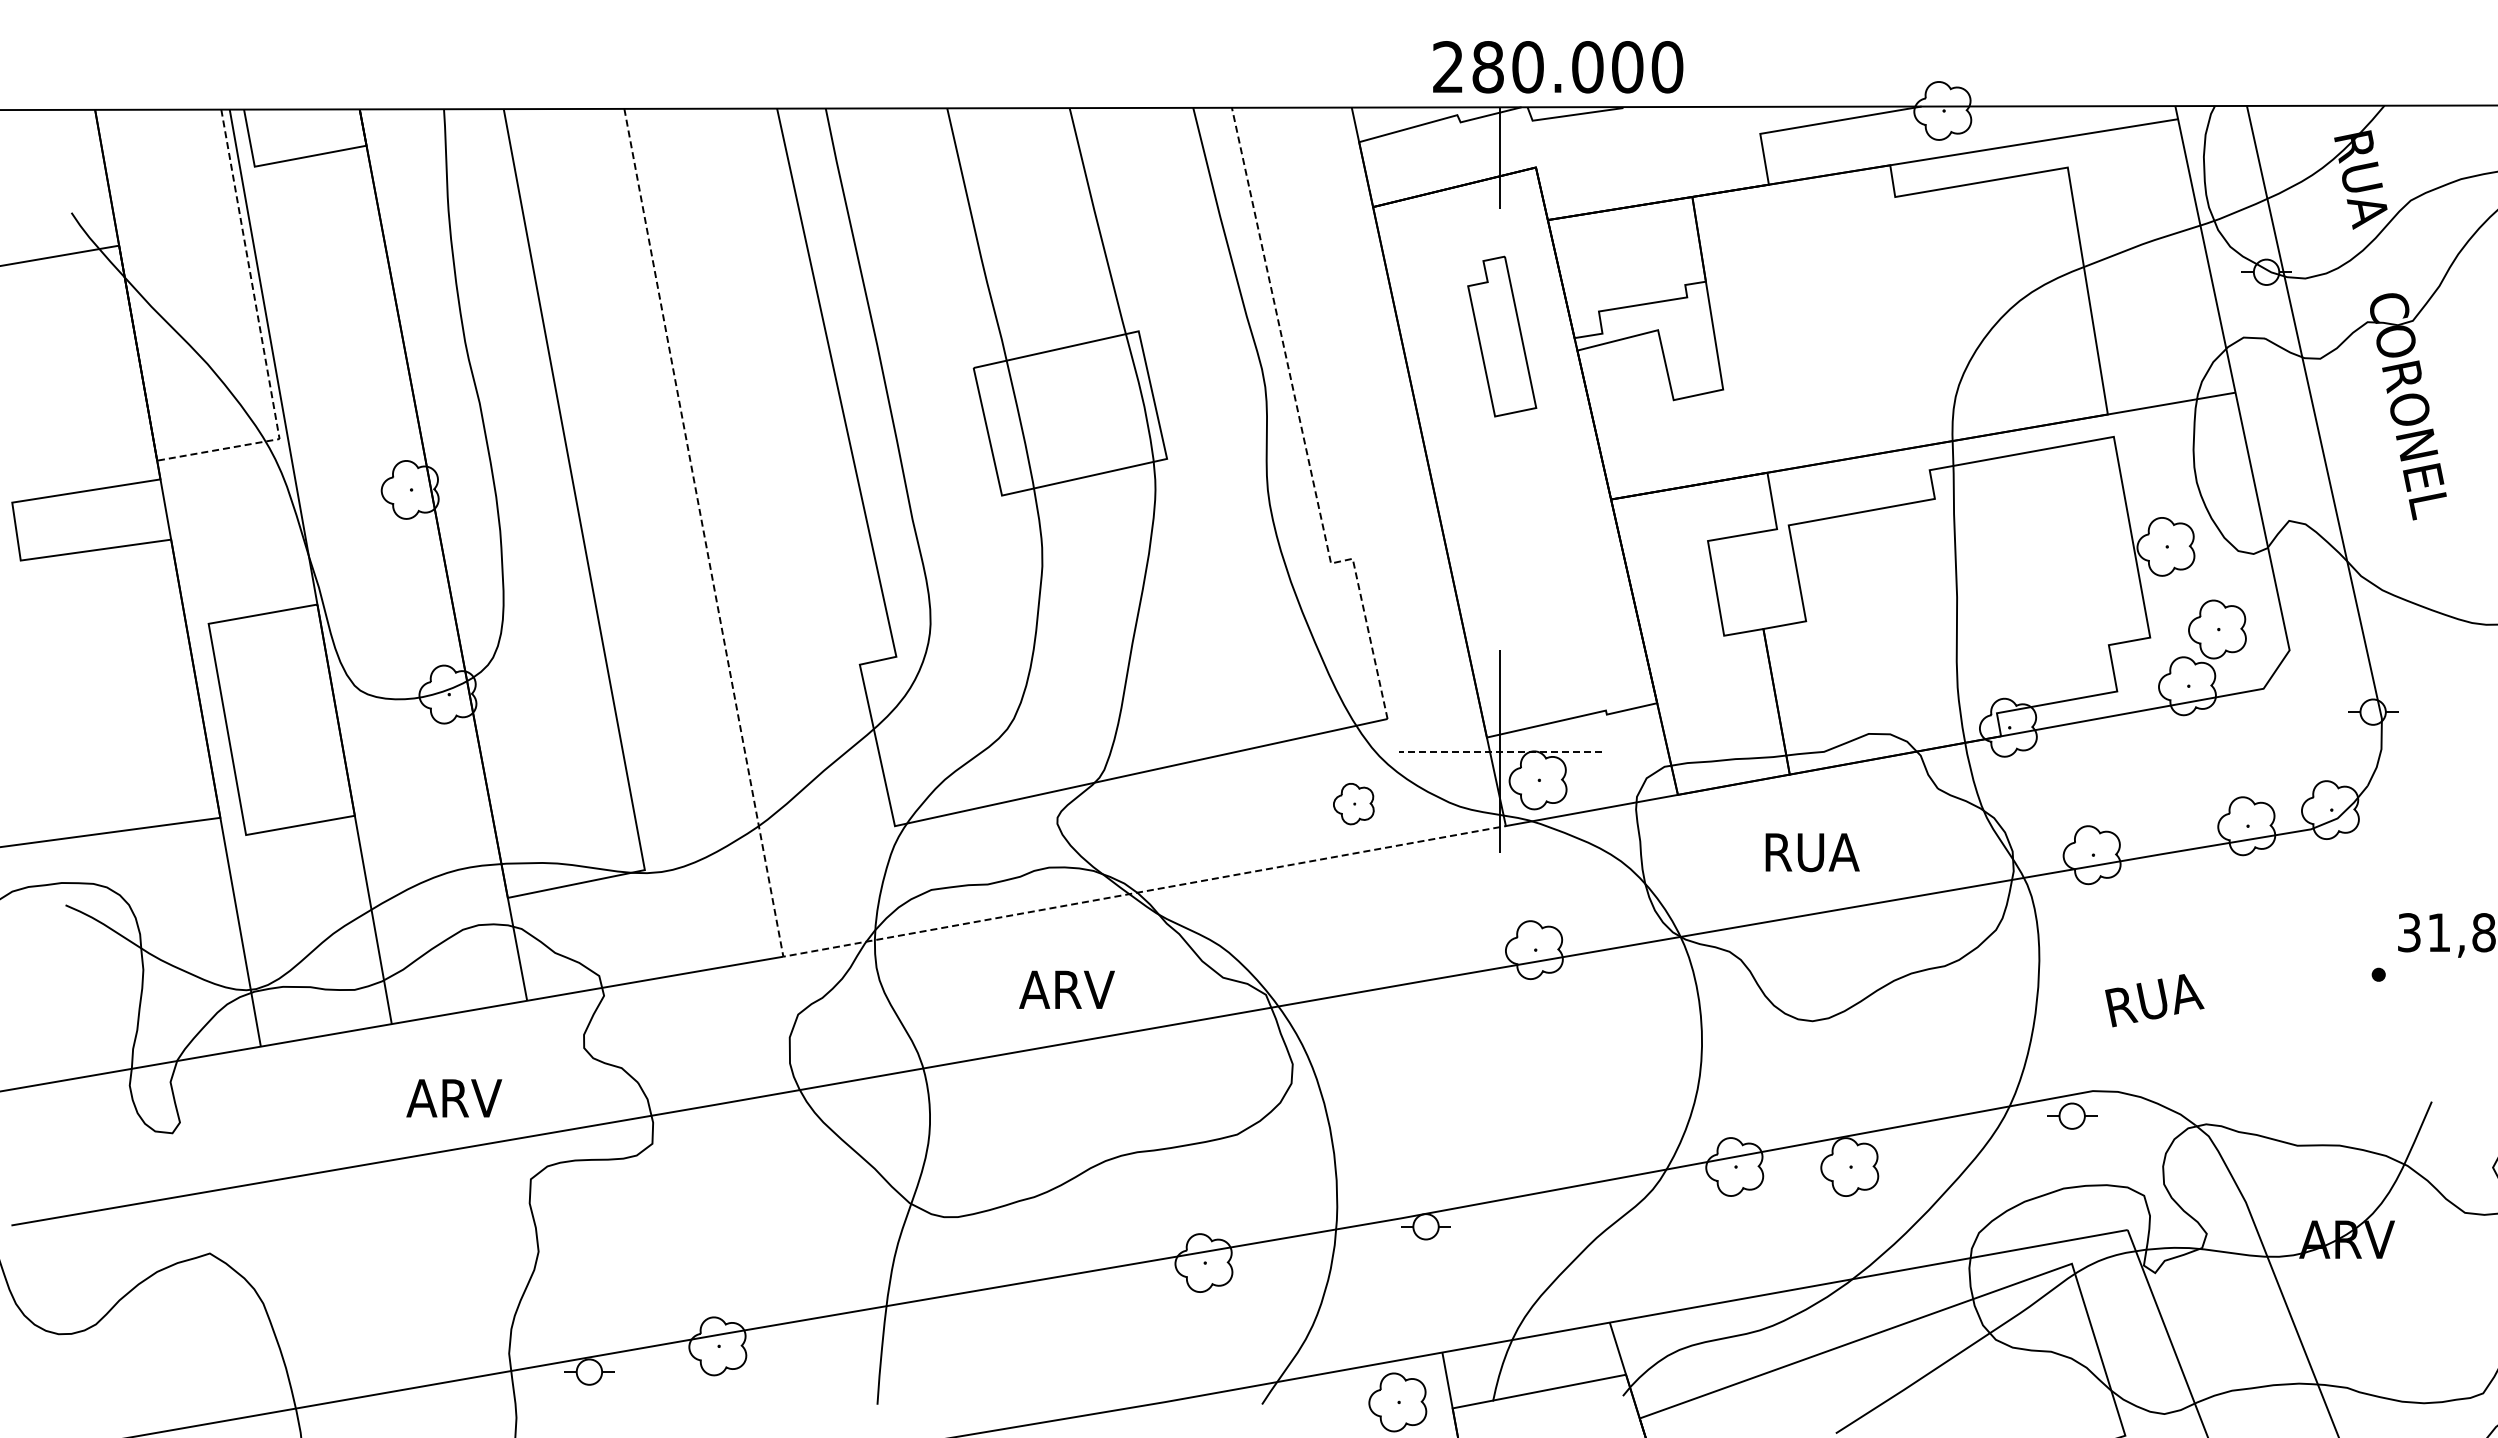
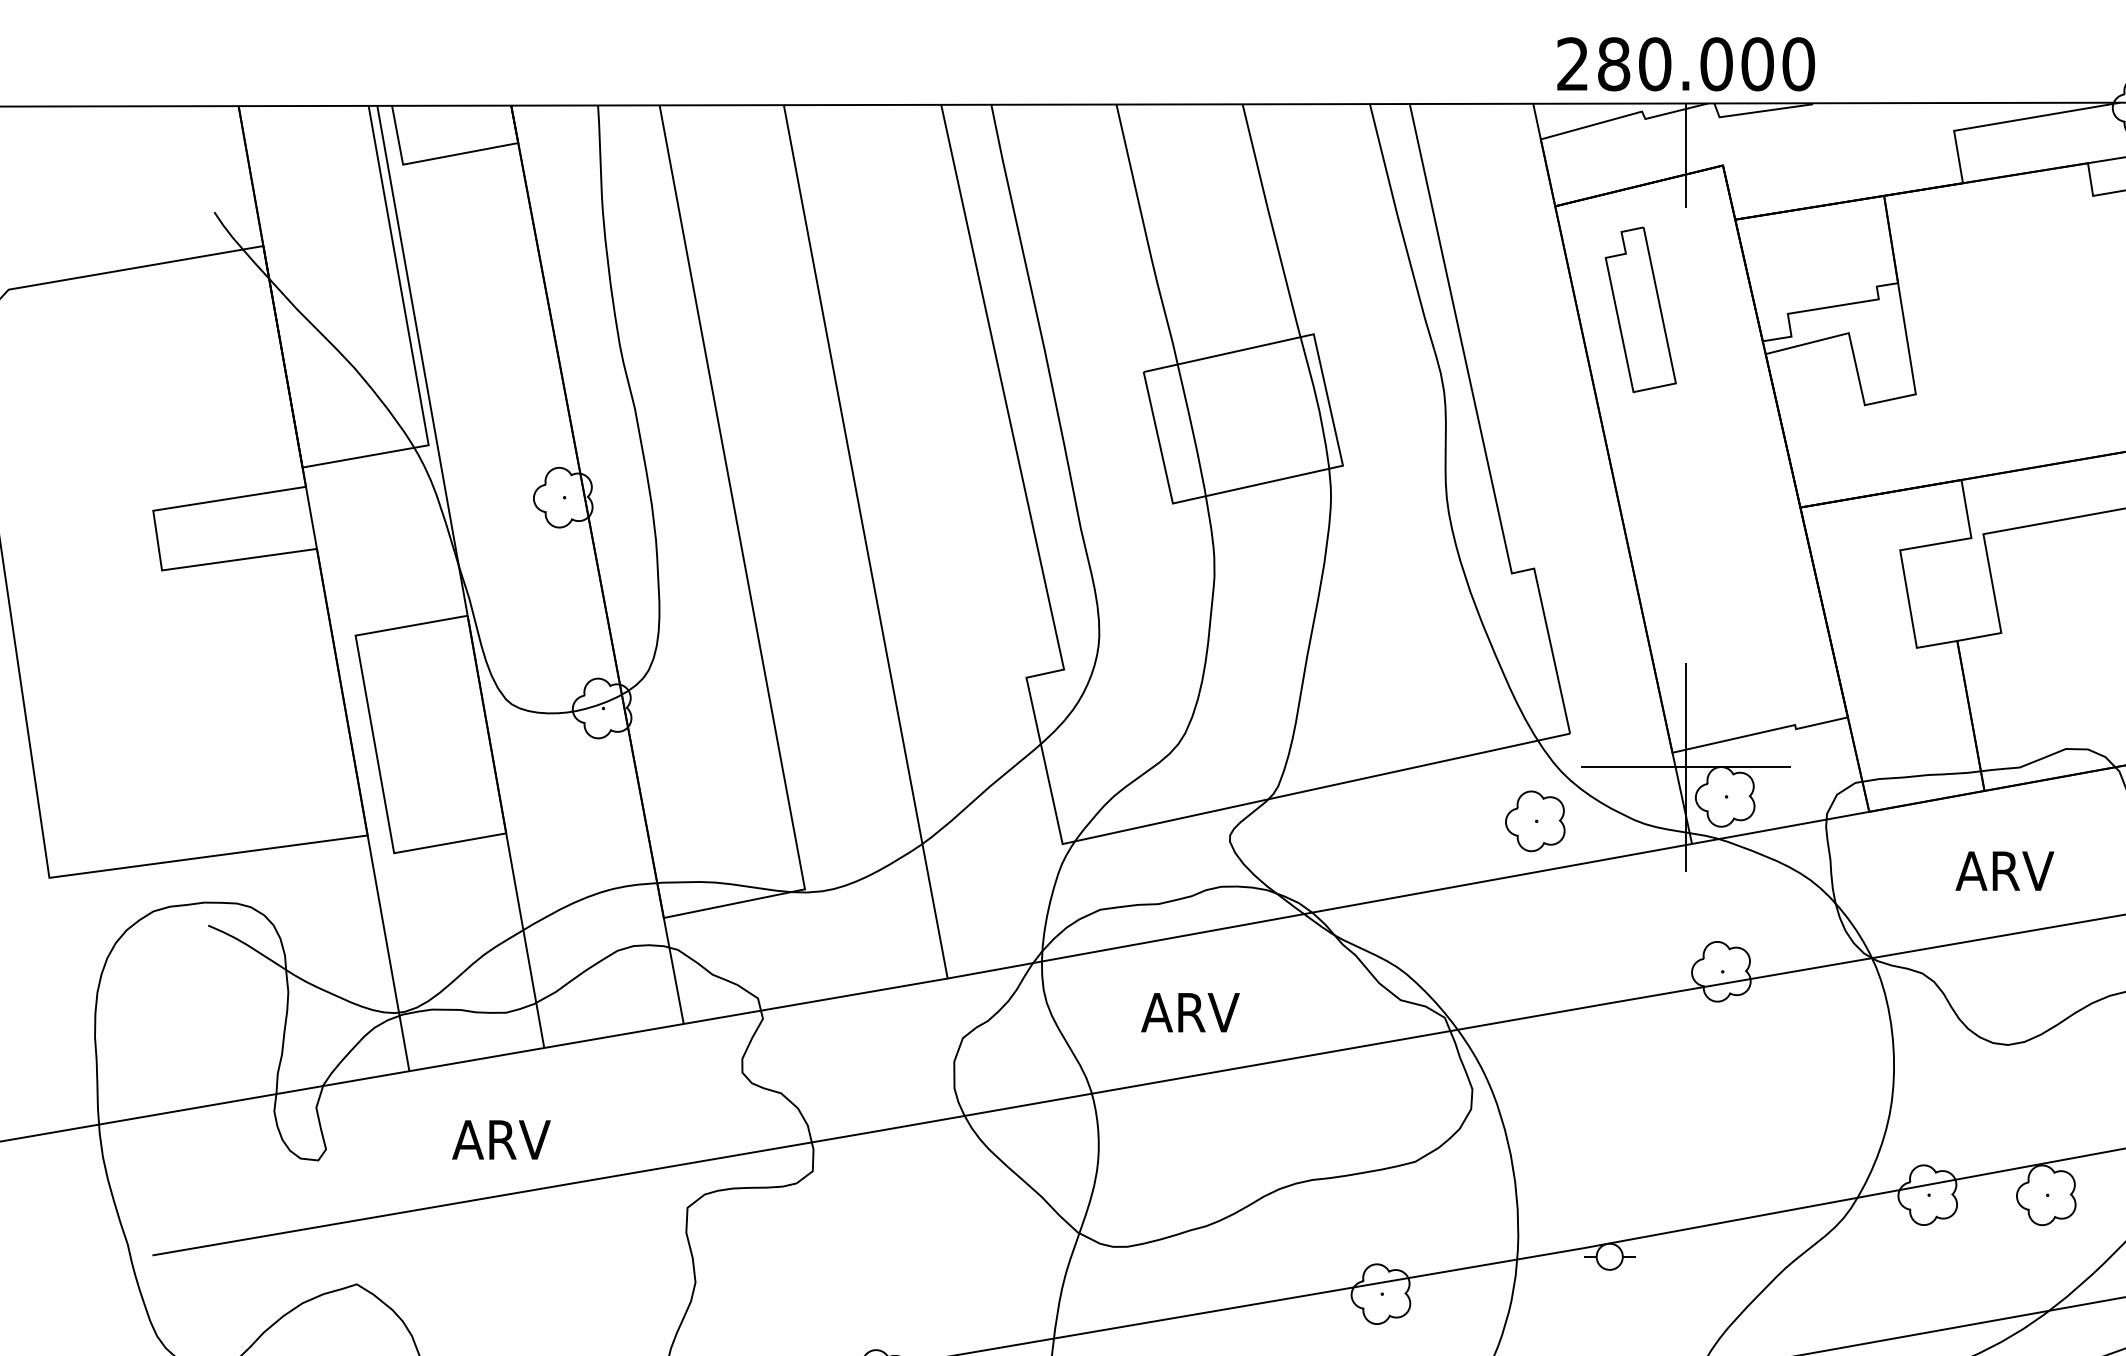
text: (1558, 67) -> (1686, 64), moved
line: (261, 336) -> (410, 339), dashed -> solid
part: (1502, 336) -> (1641, 309), moved
line: (1301, 427) -> (1481, 433), dashed -> solid
line: (1500, 751) -> (1686, 767), dashed -> solid
part: (1353, 803) -> (1535, 820), size x1.43
text: (1810, 852) -> (2005, 871), RUA -> ARV
line: (771, 894) -> (935, 914), dashed -> solid
text: (1066, 989) -> (1189, 1012), moved
text: (454, 1098) -> (501, 1140), moved

